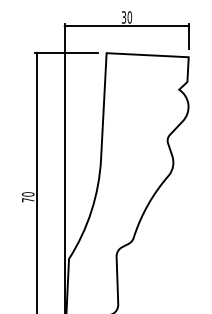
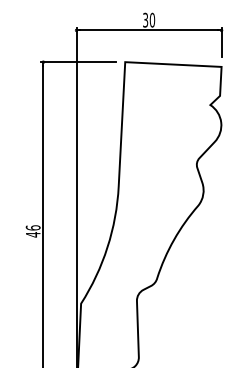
text: (27, 197) -> (32, 231), 70 -> 46

